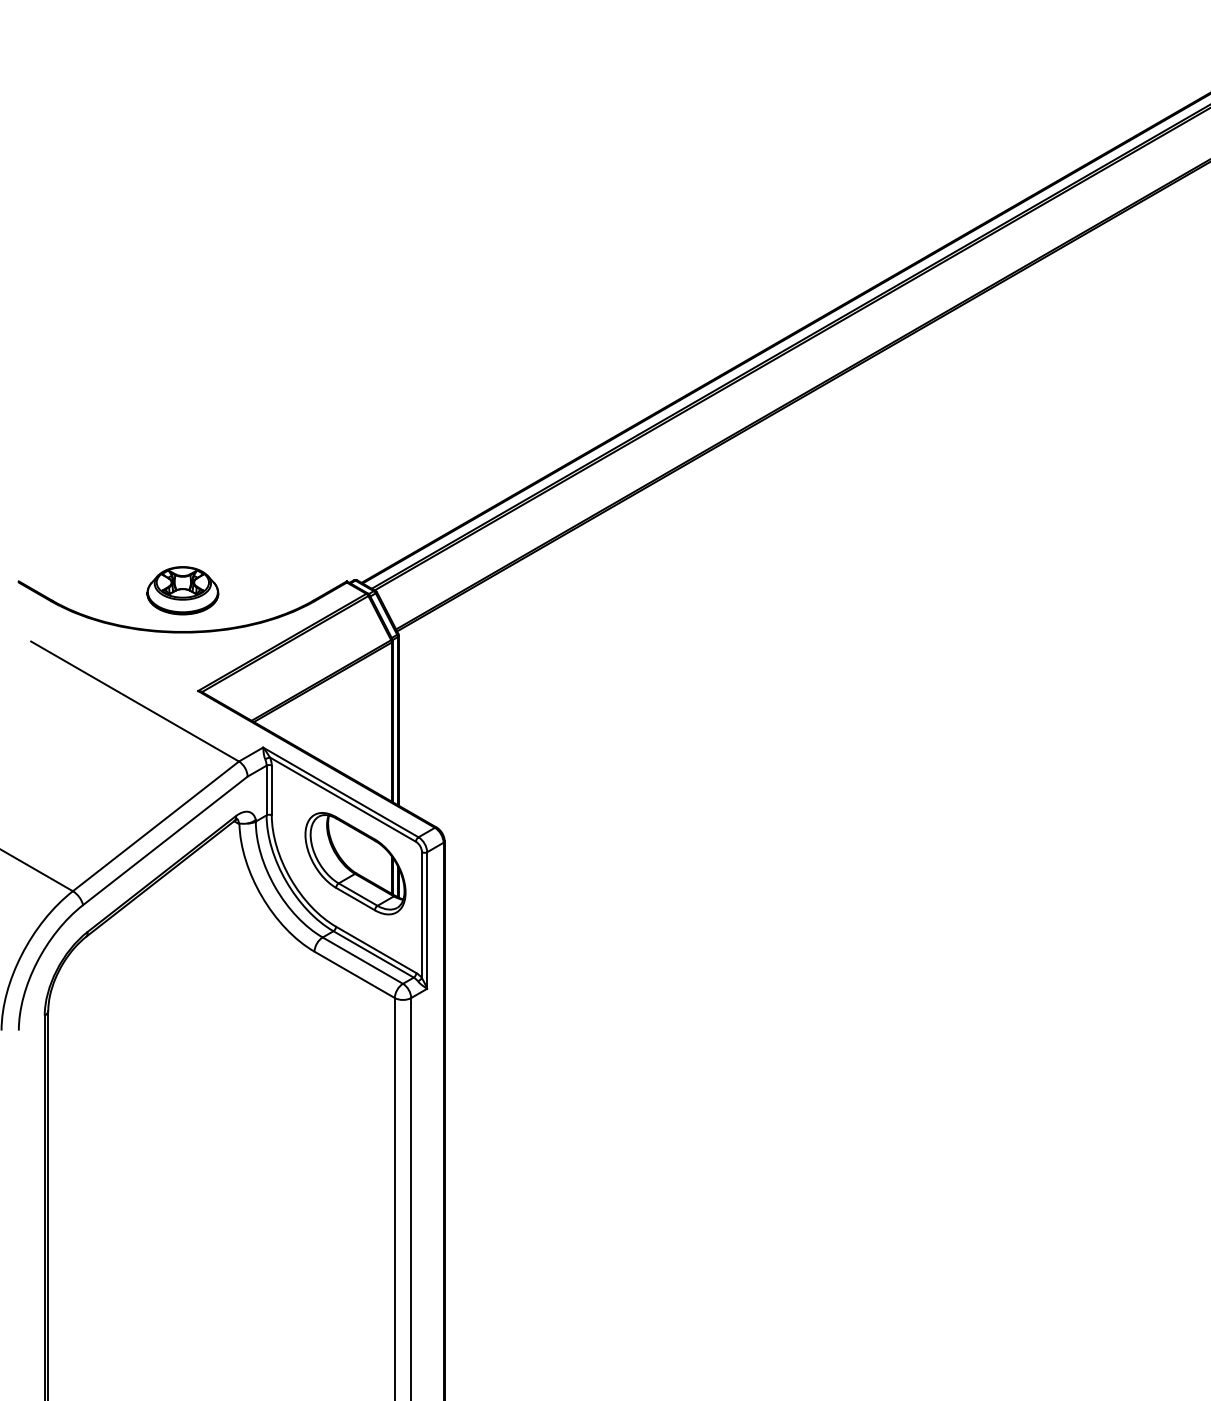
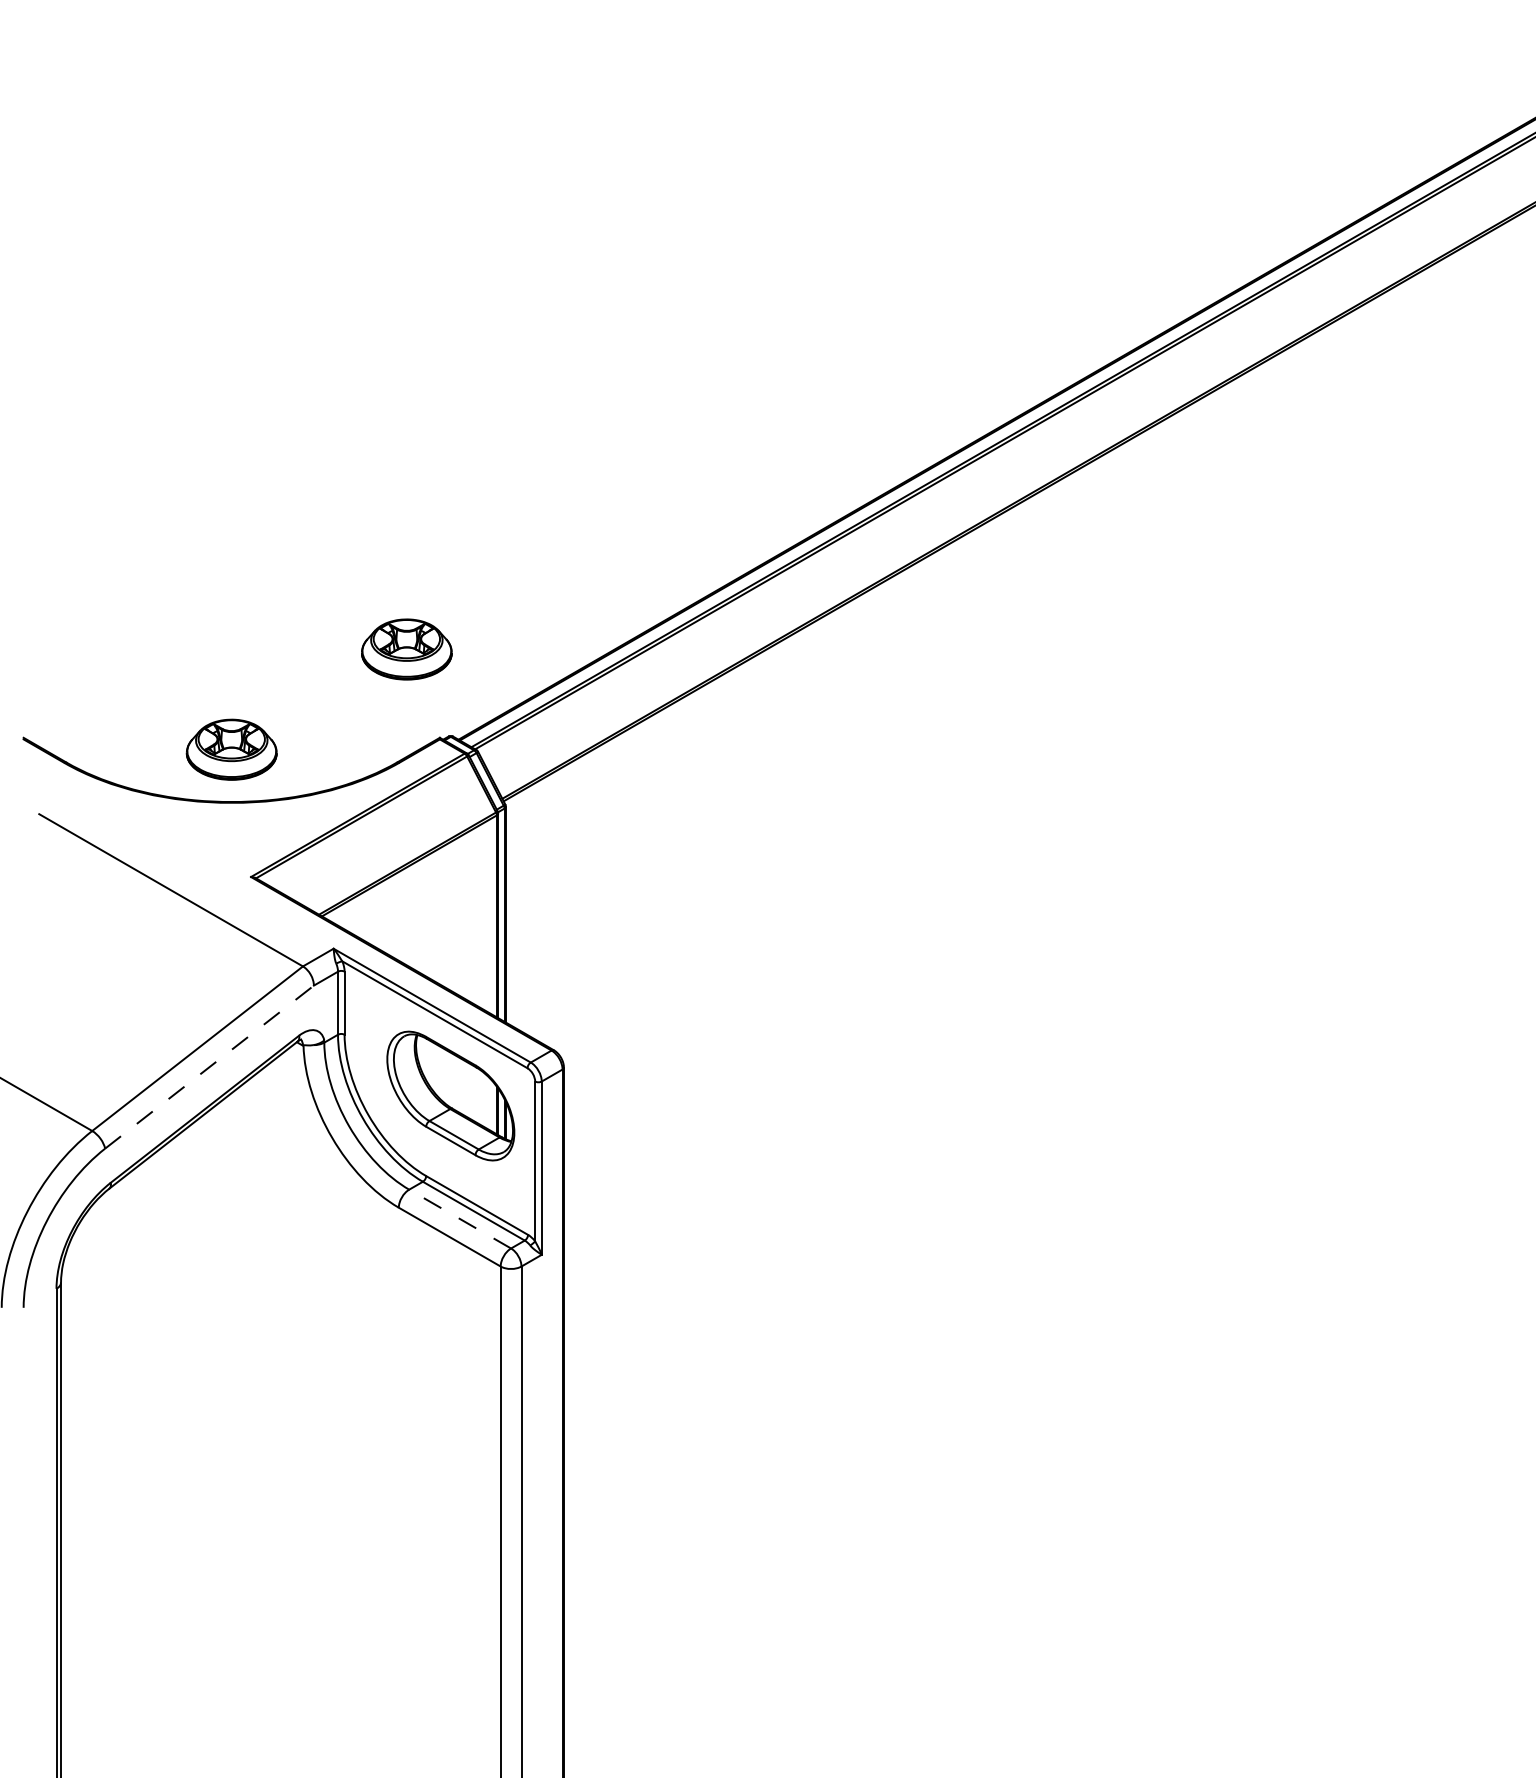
part: (320, 511) -> (406, 649), added
line: (165, 840) -> (209, 1066), solid -> dashed
line: (362, 960) -> (459, 1218), solid -> dashed

